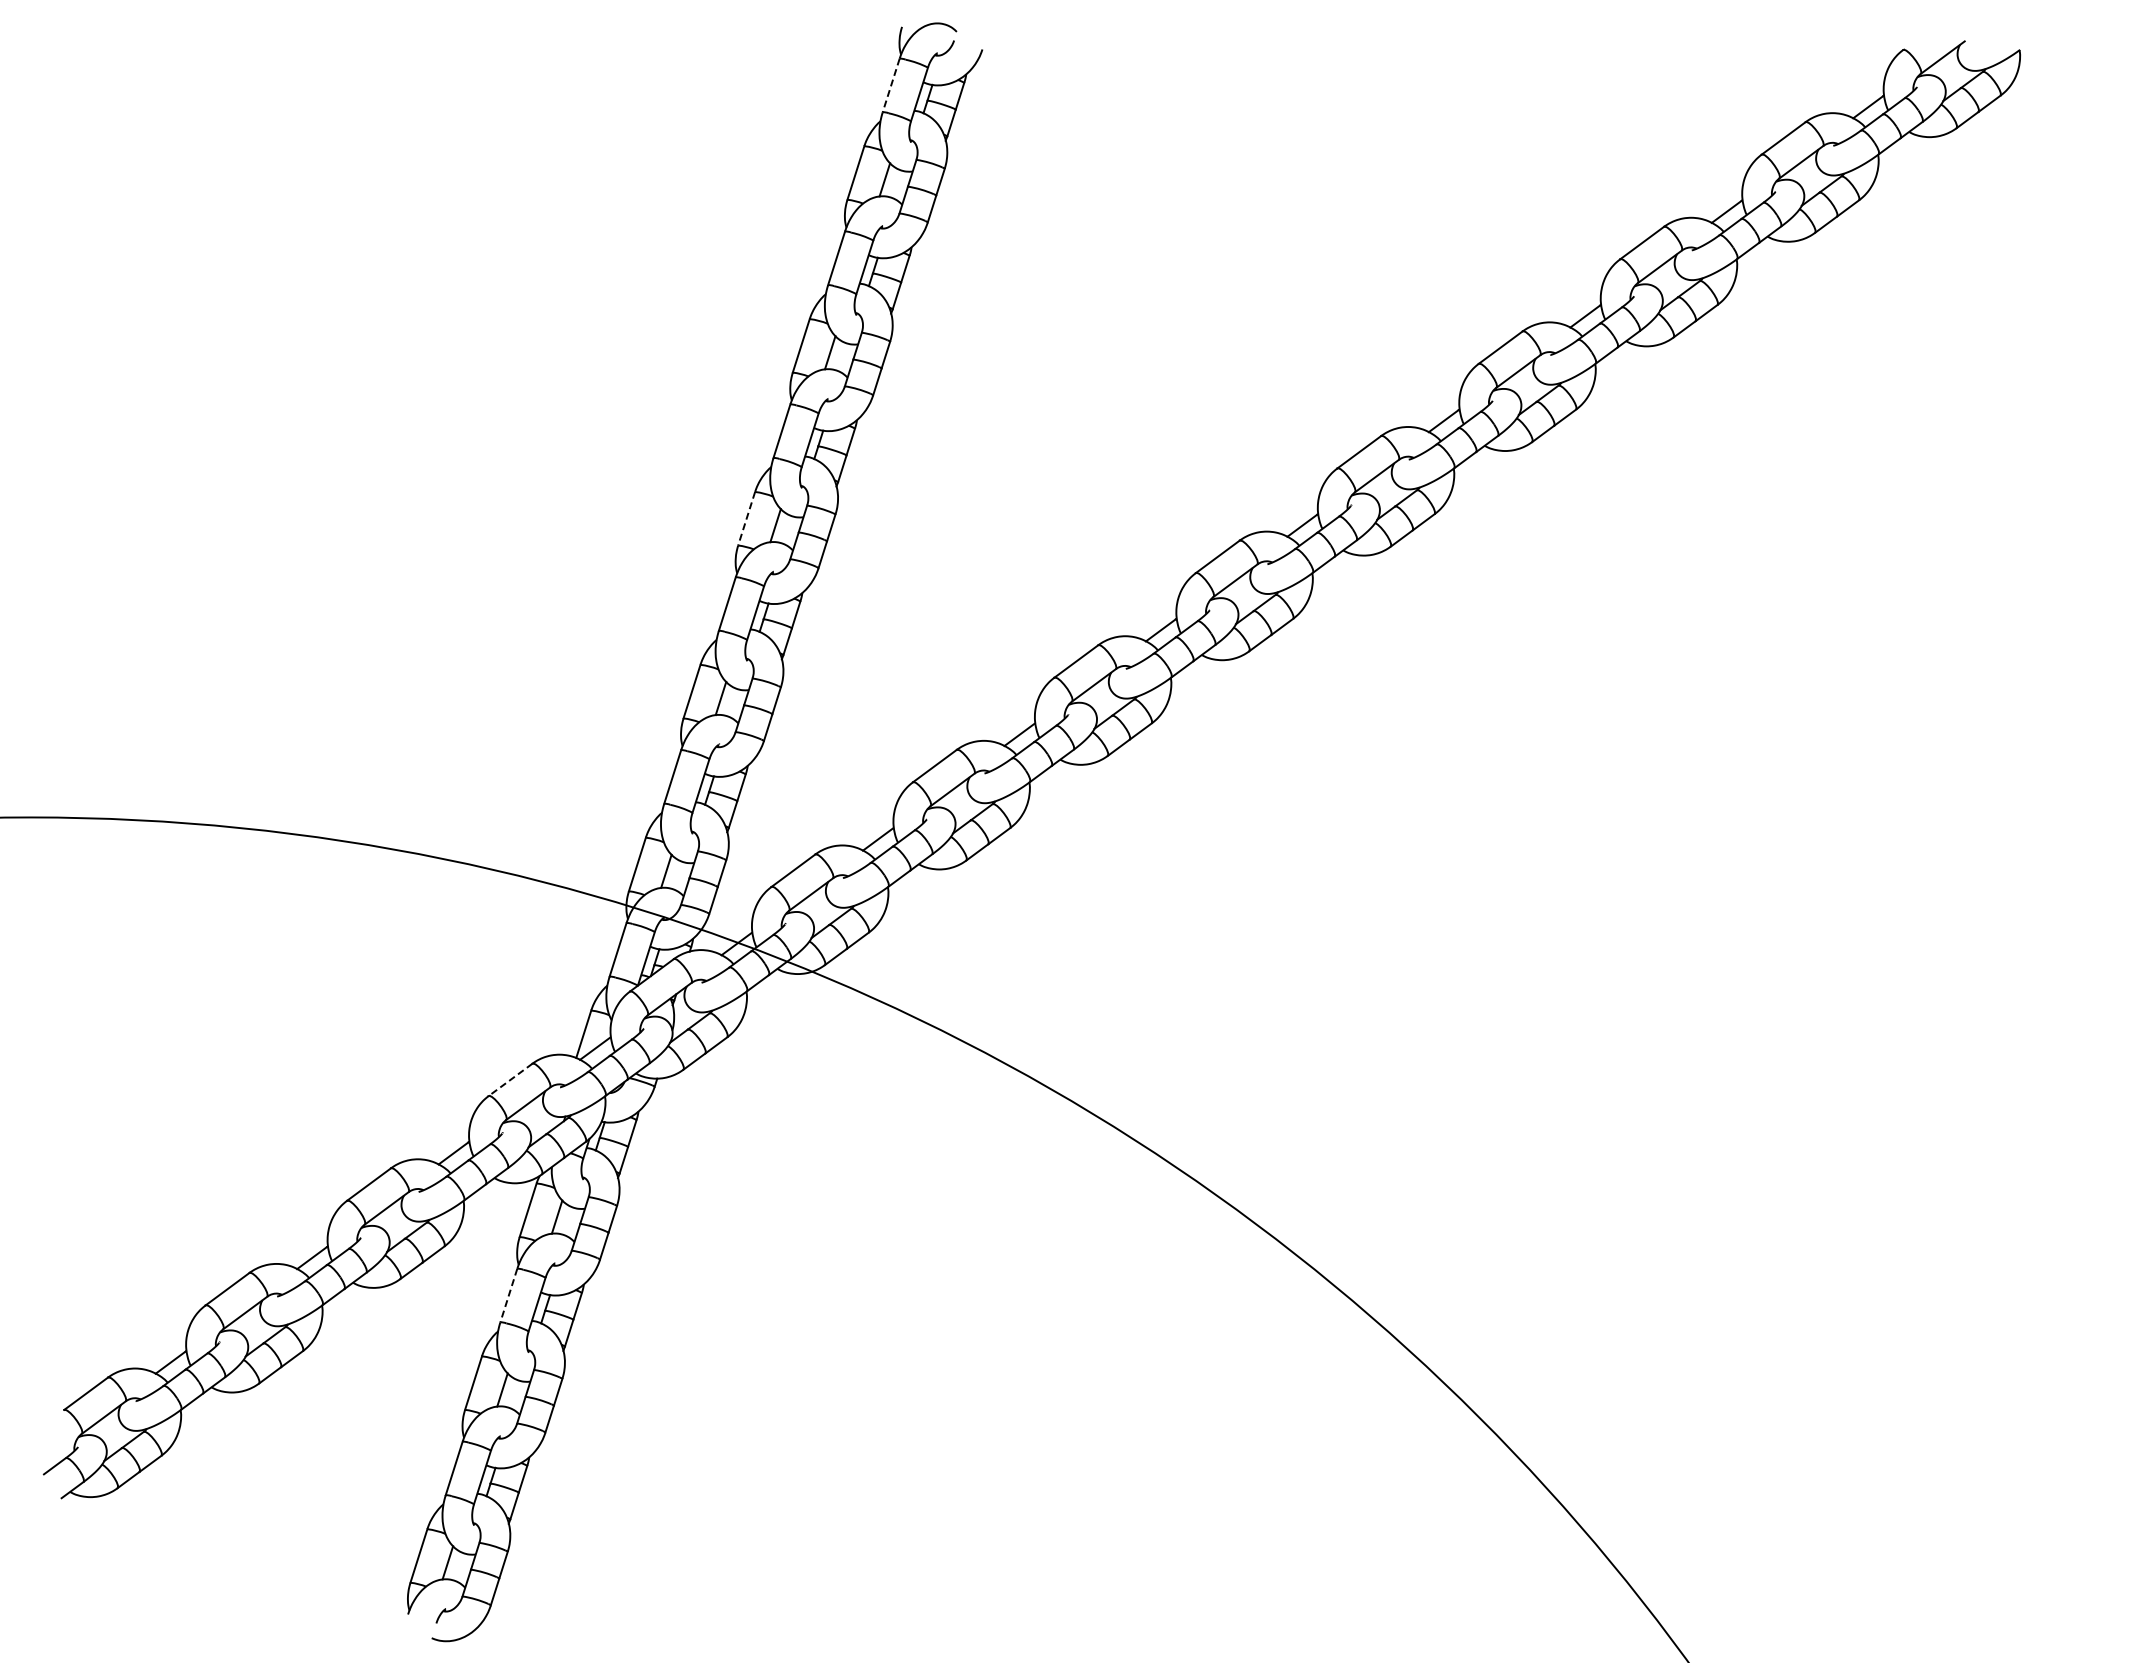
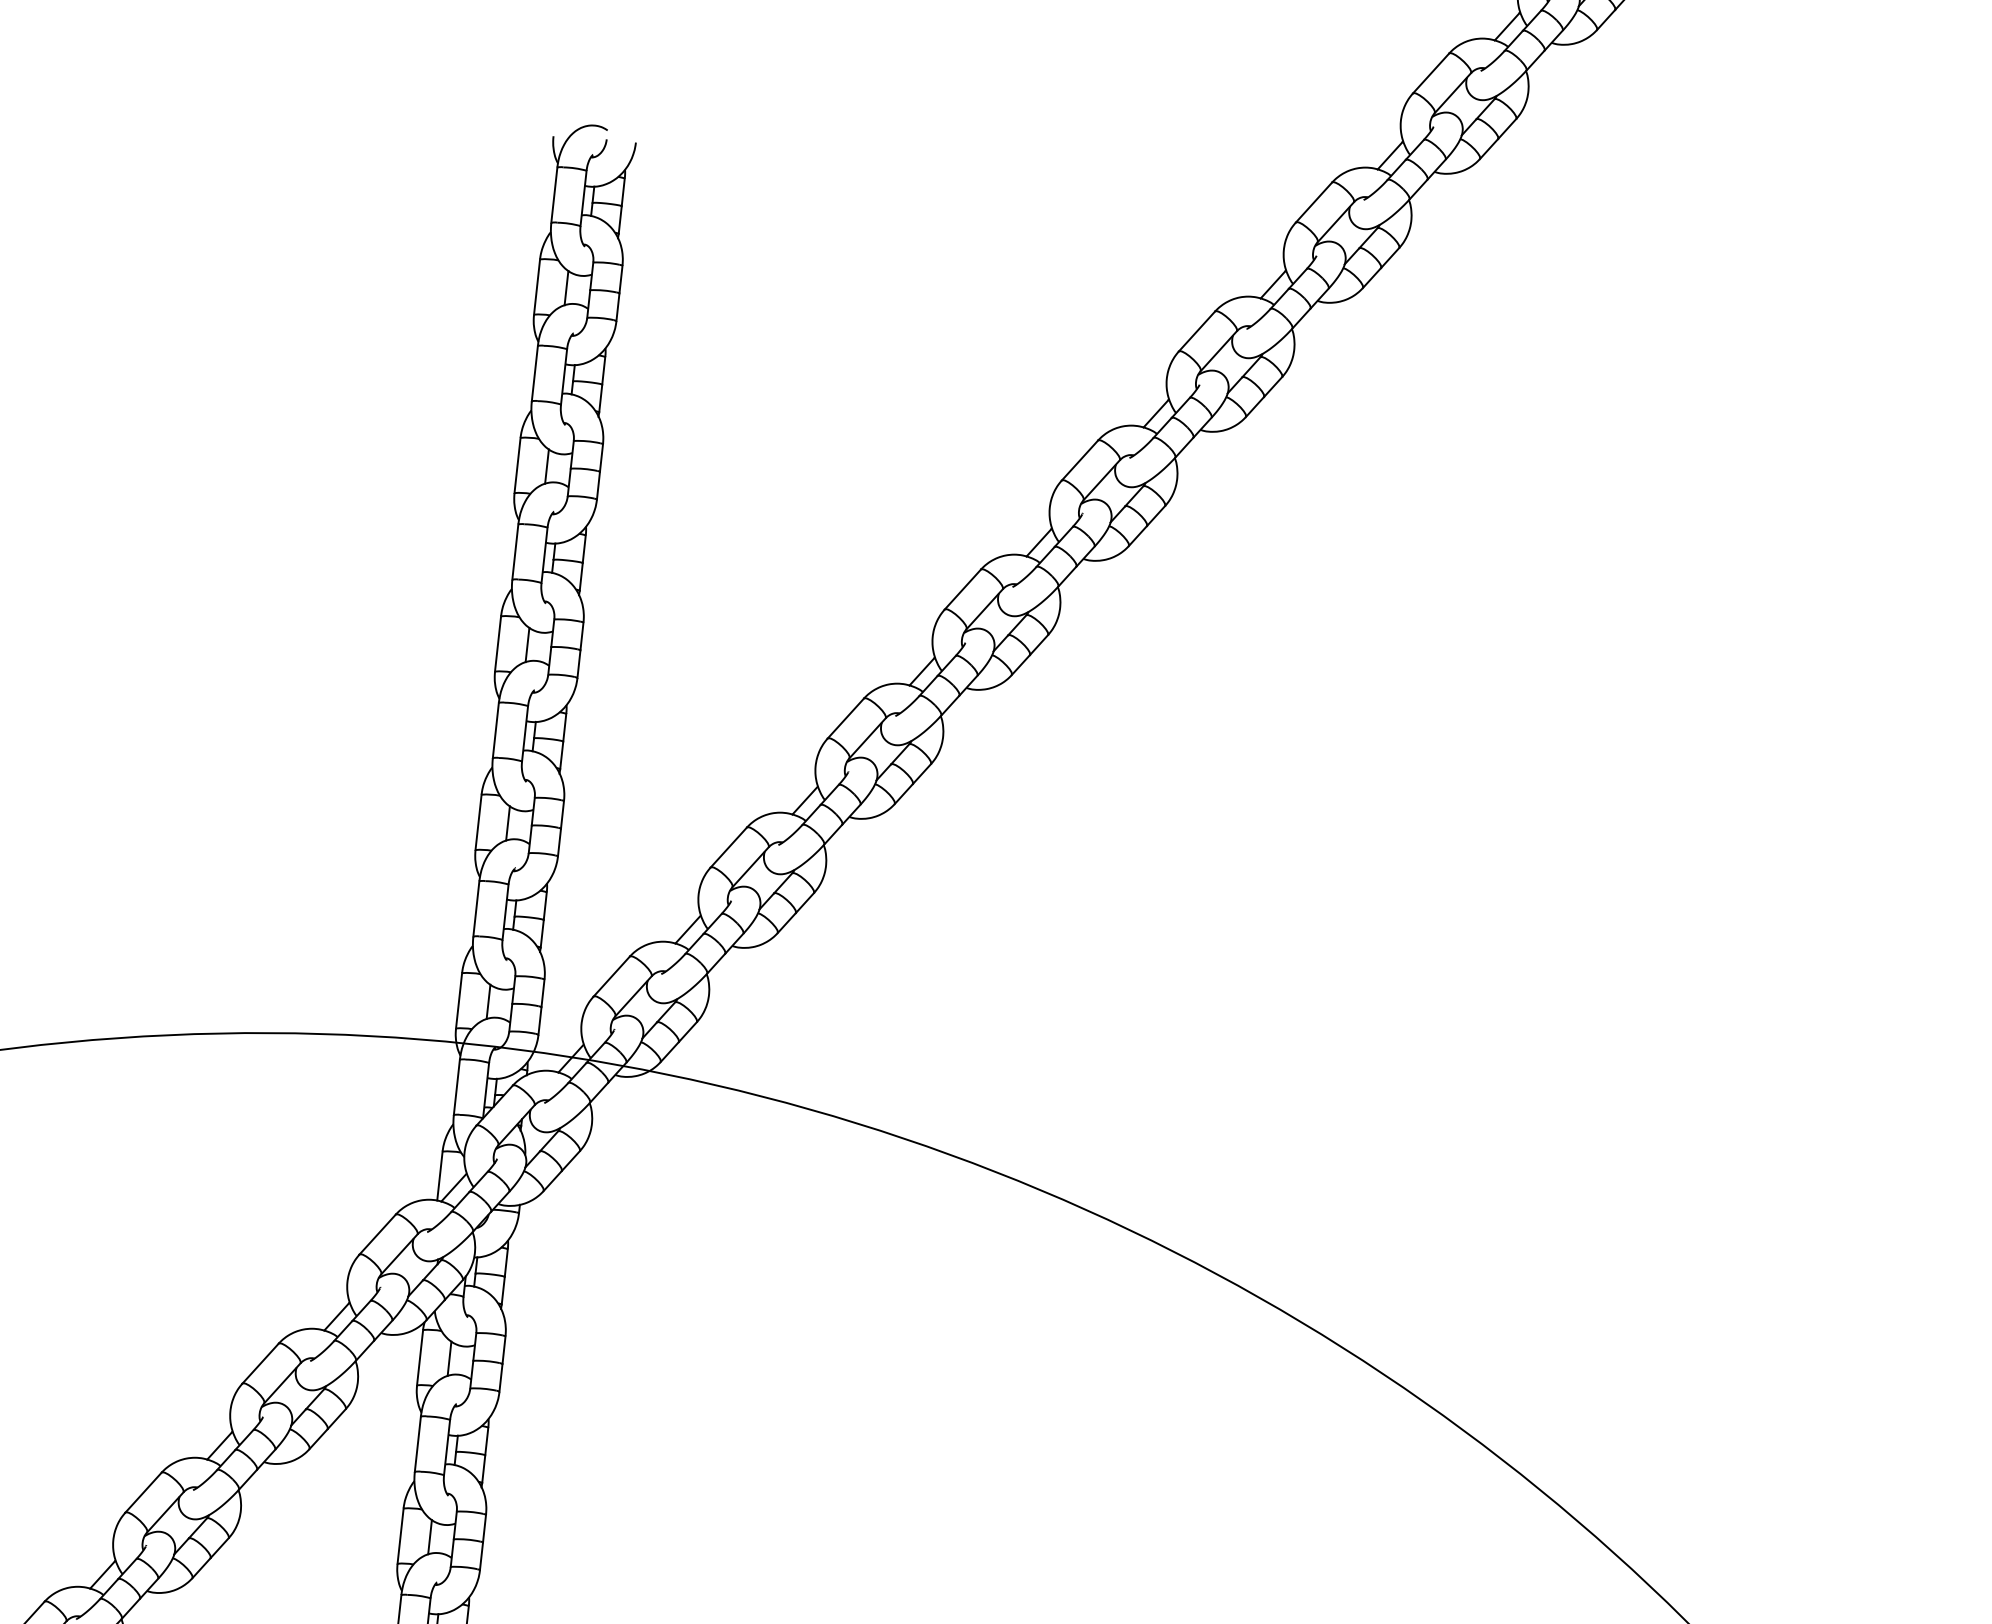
line: (891, 85) -> (554, 195), dashed -> solid
line: (746, 519) -> (498, 644), dashed -> solid
line: (510, 1080) -> (377, 1235), dashed -> solid
line: (508, 1296) -> (417, 1445), dashed -> solid

